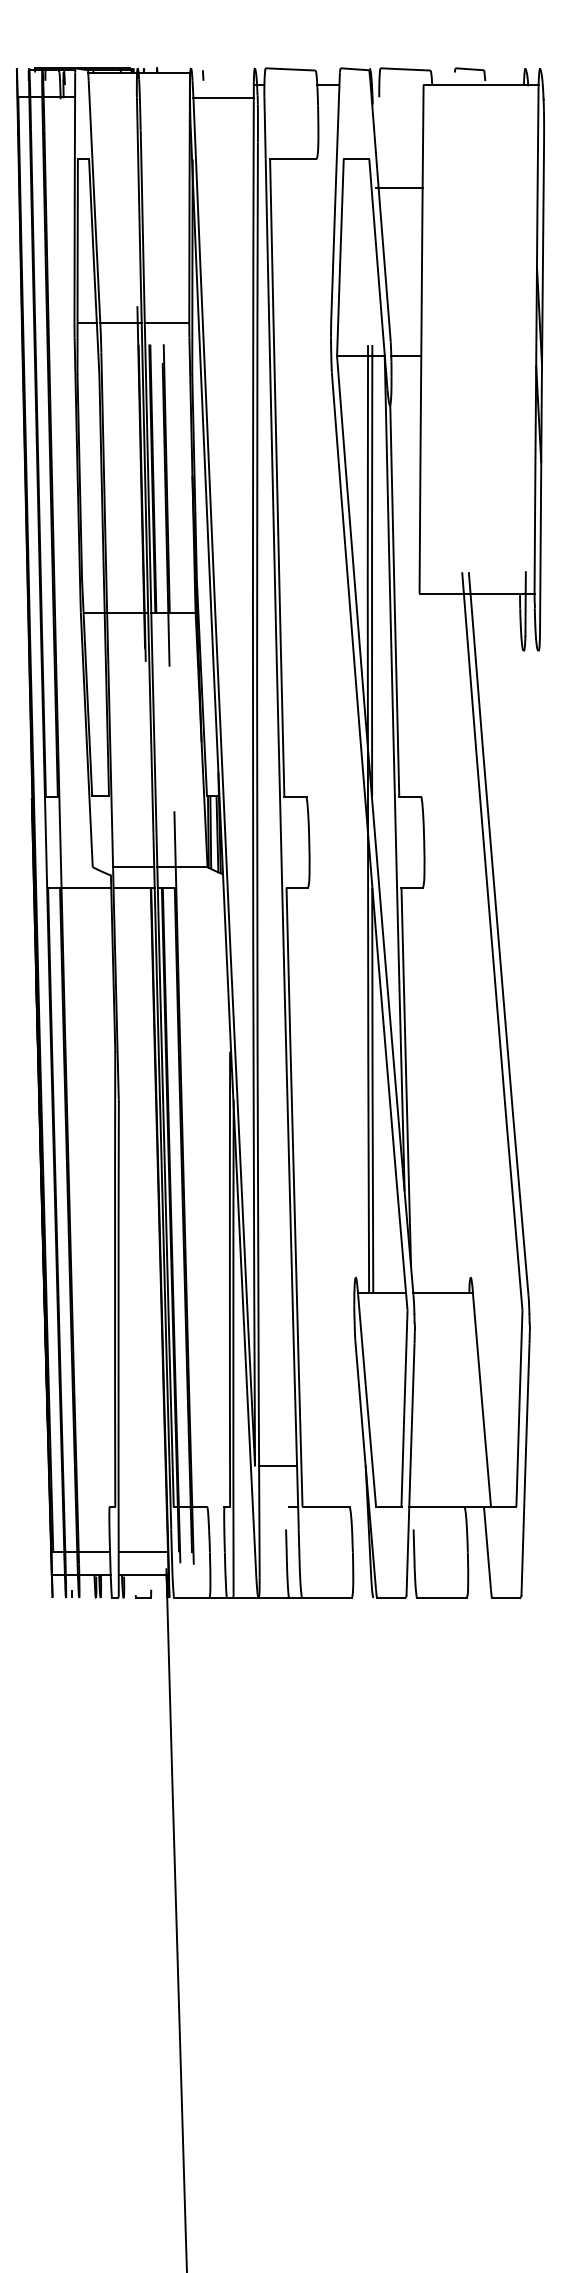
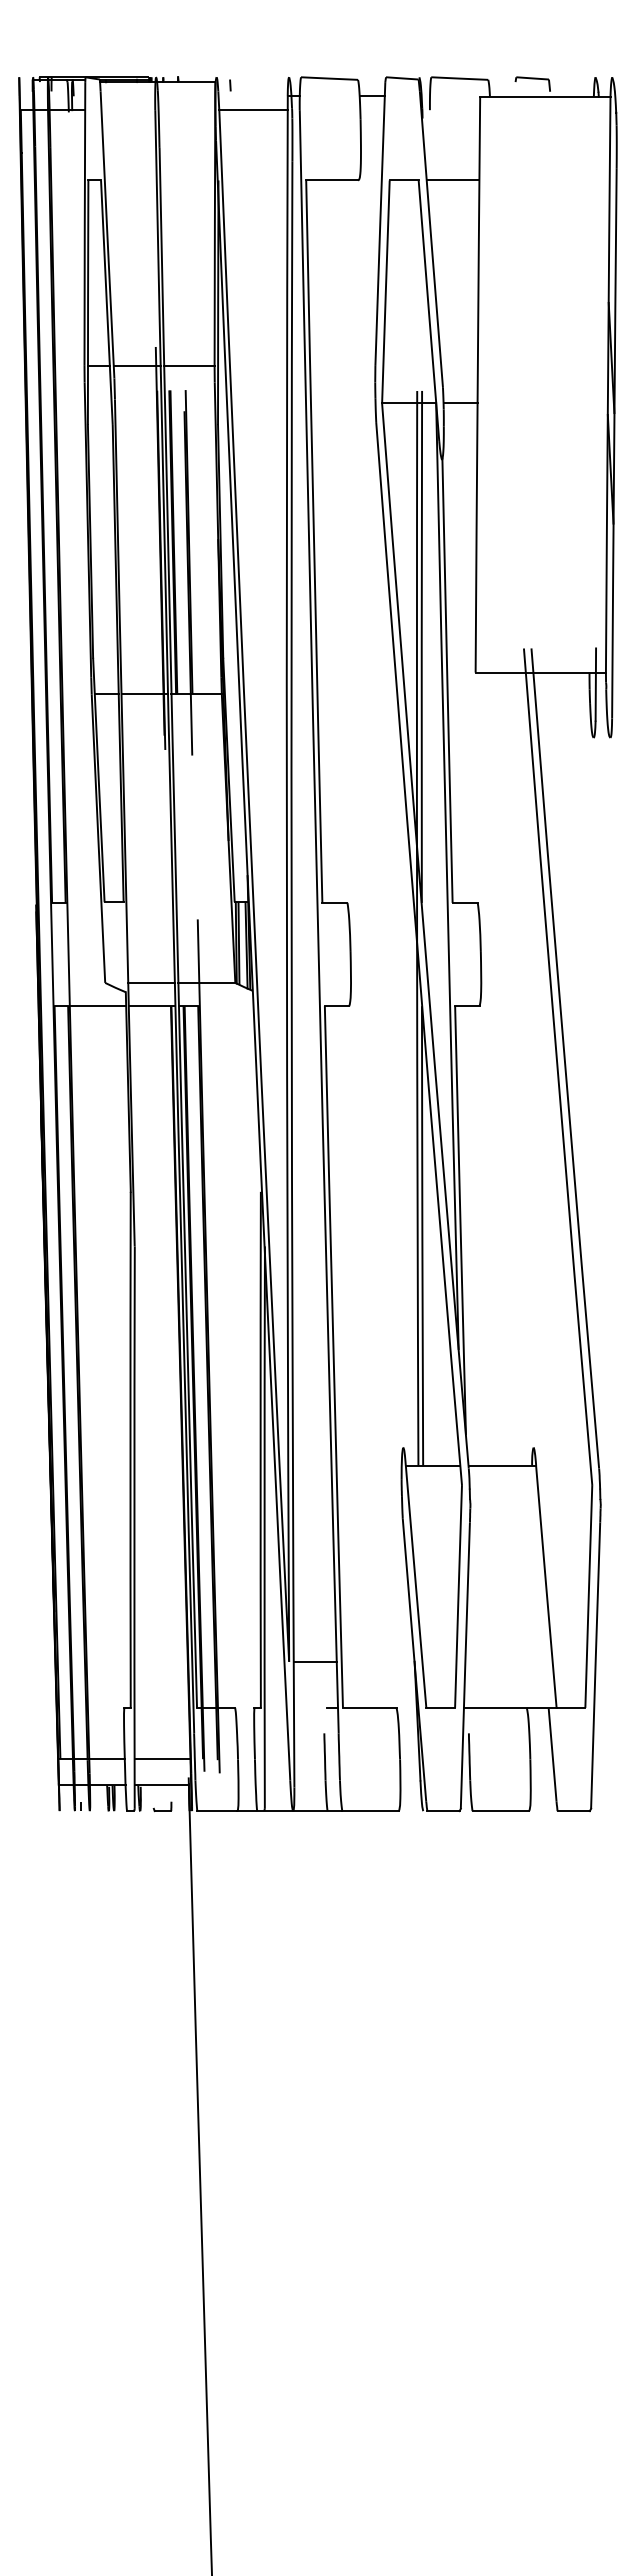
line: (399, 188) -> (452, 180), moved

